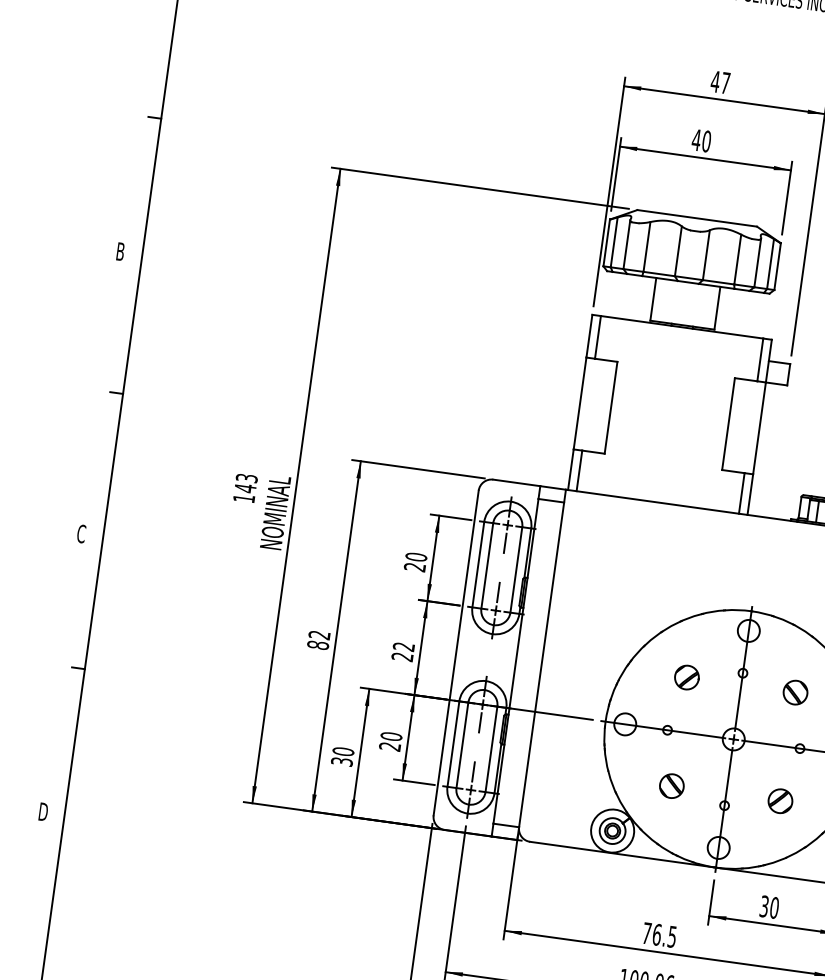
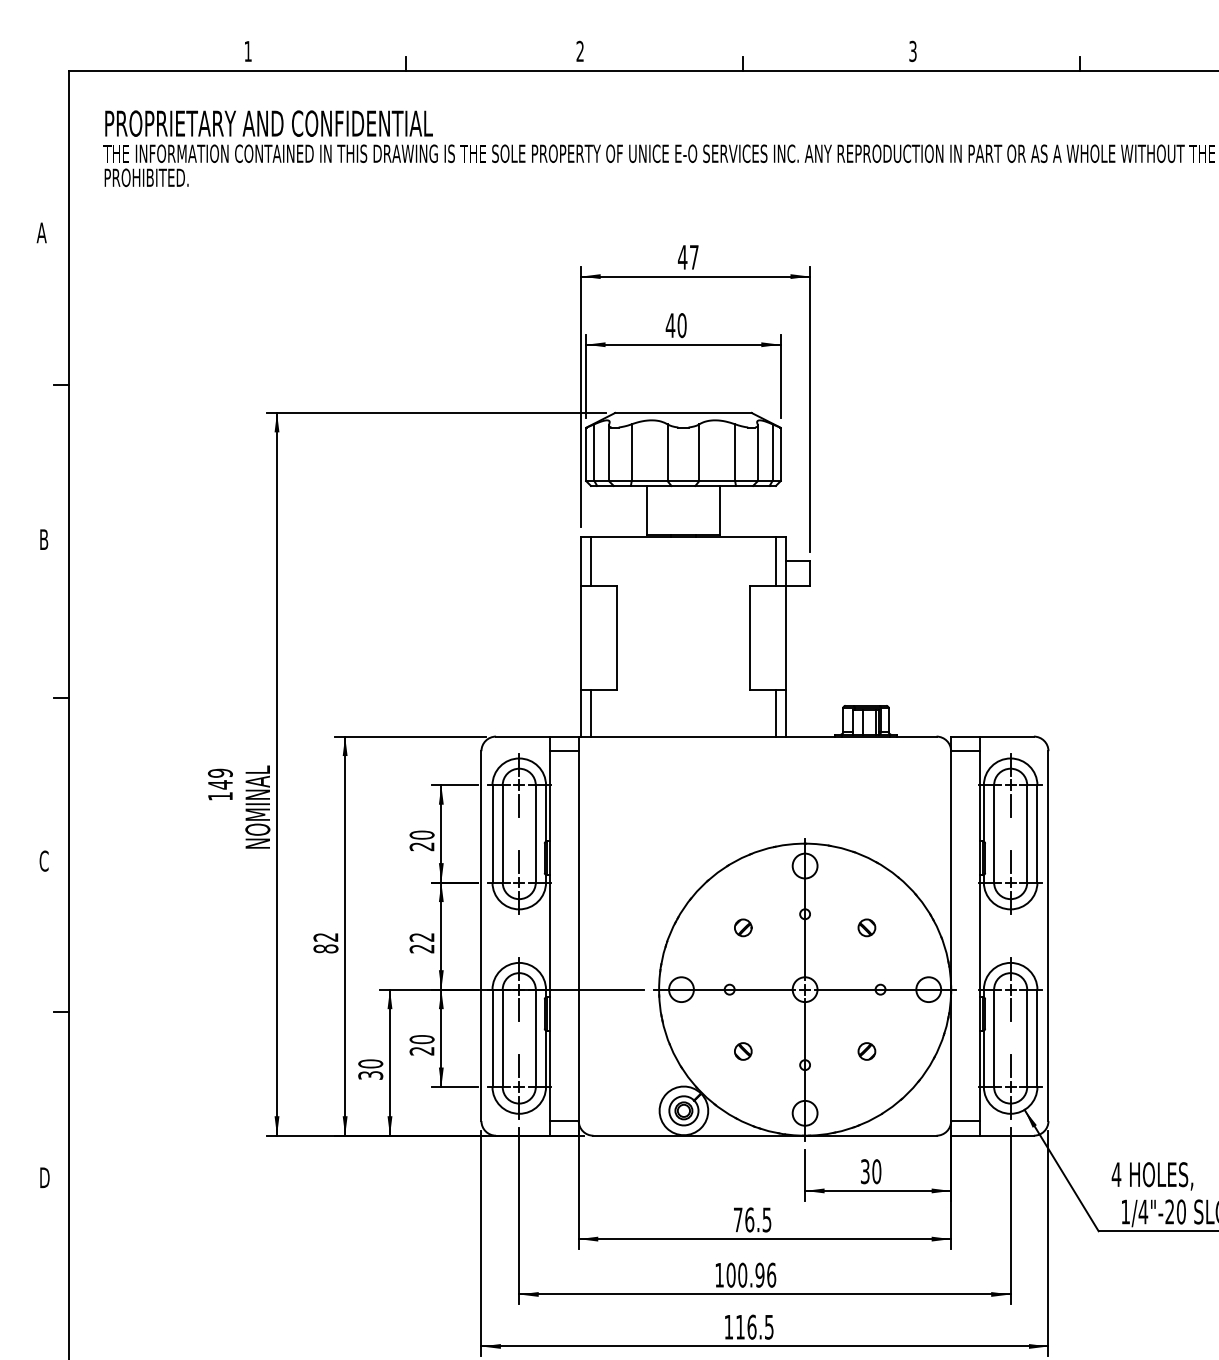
text: (247, 477) -> (220, 772), 143 -> 149
part: (687, 677) -> (743, 927), size x0.62
part: (795, 692) -> (866, 927), size x0.62
part: (672, 786) -> (743, 1051), size x0.62
part: (780, 801) -> (866, 1051), size x0.62

